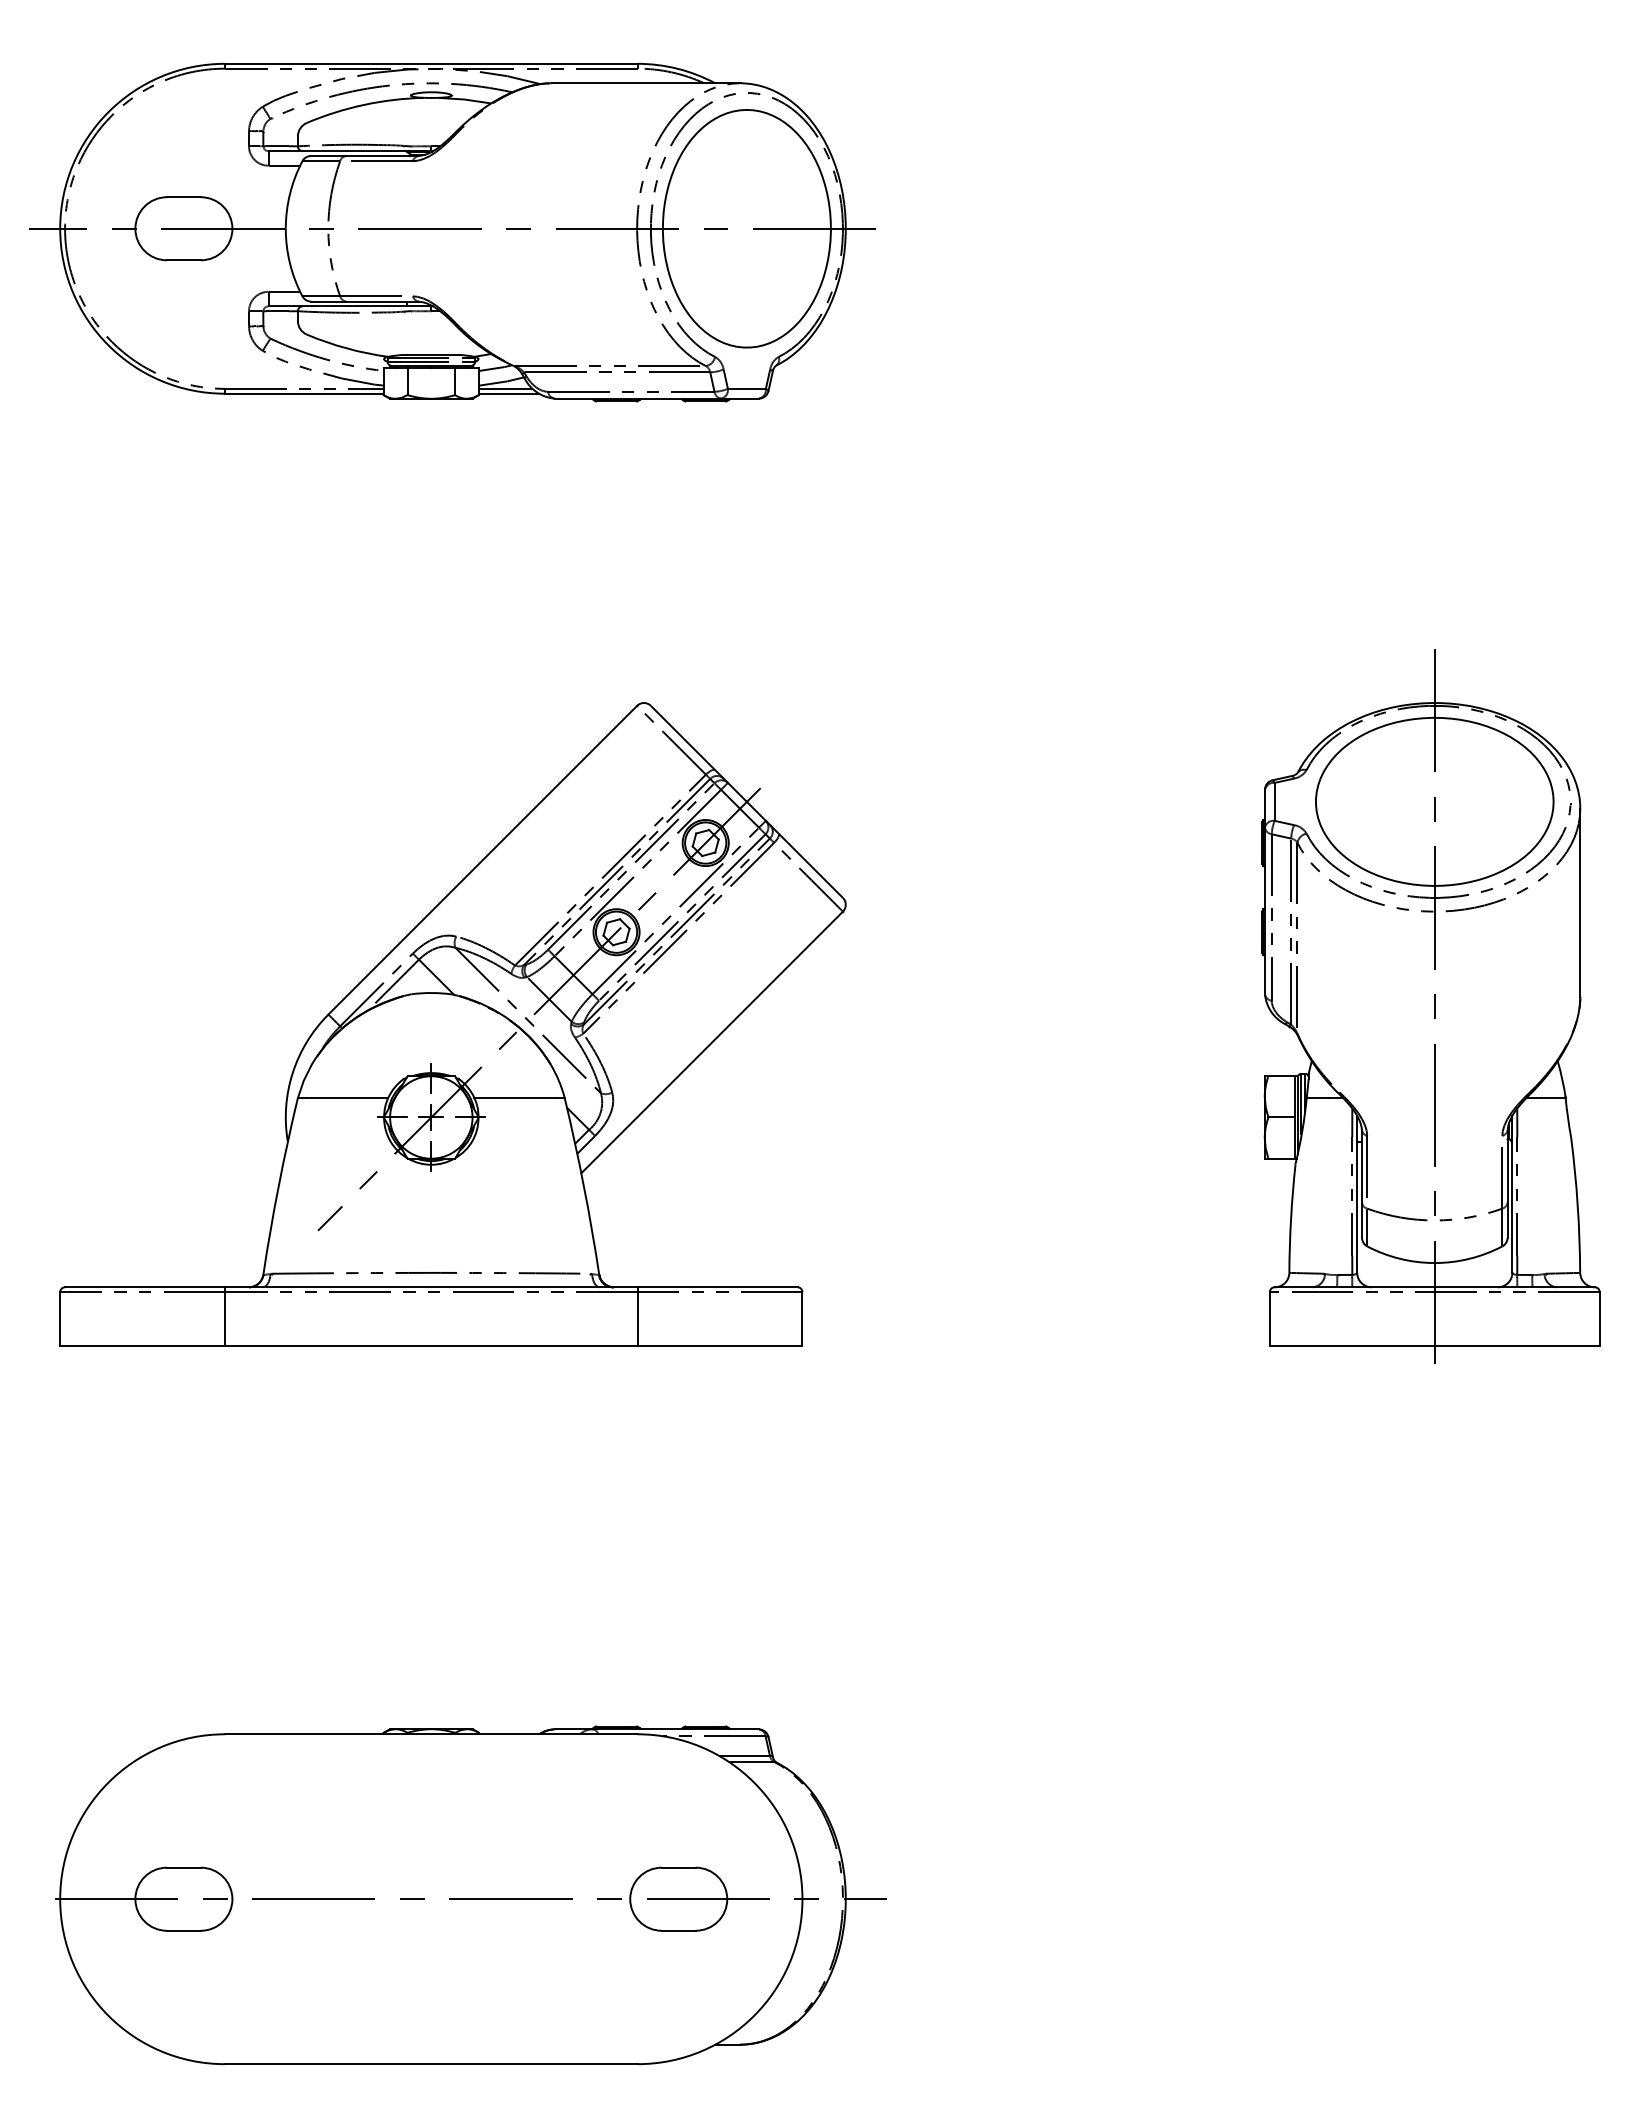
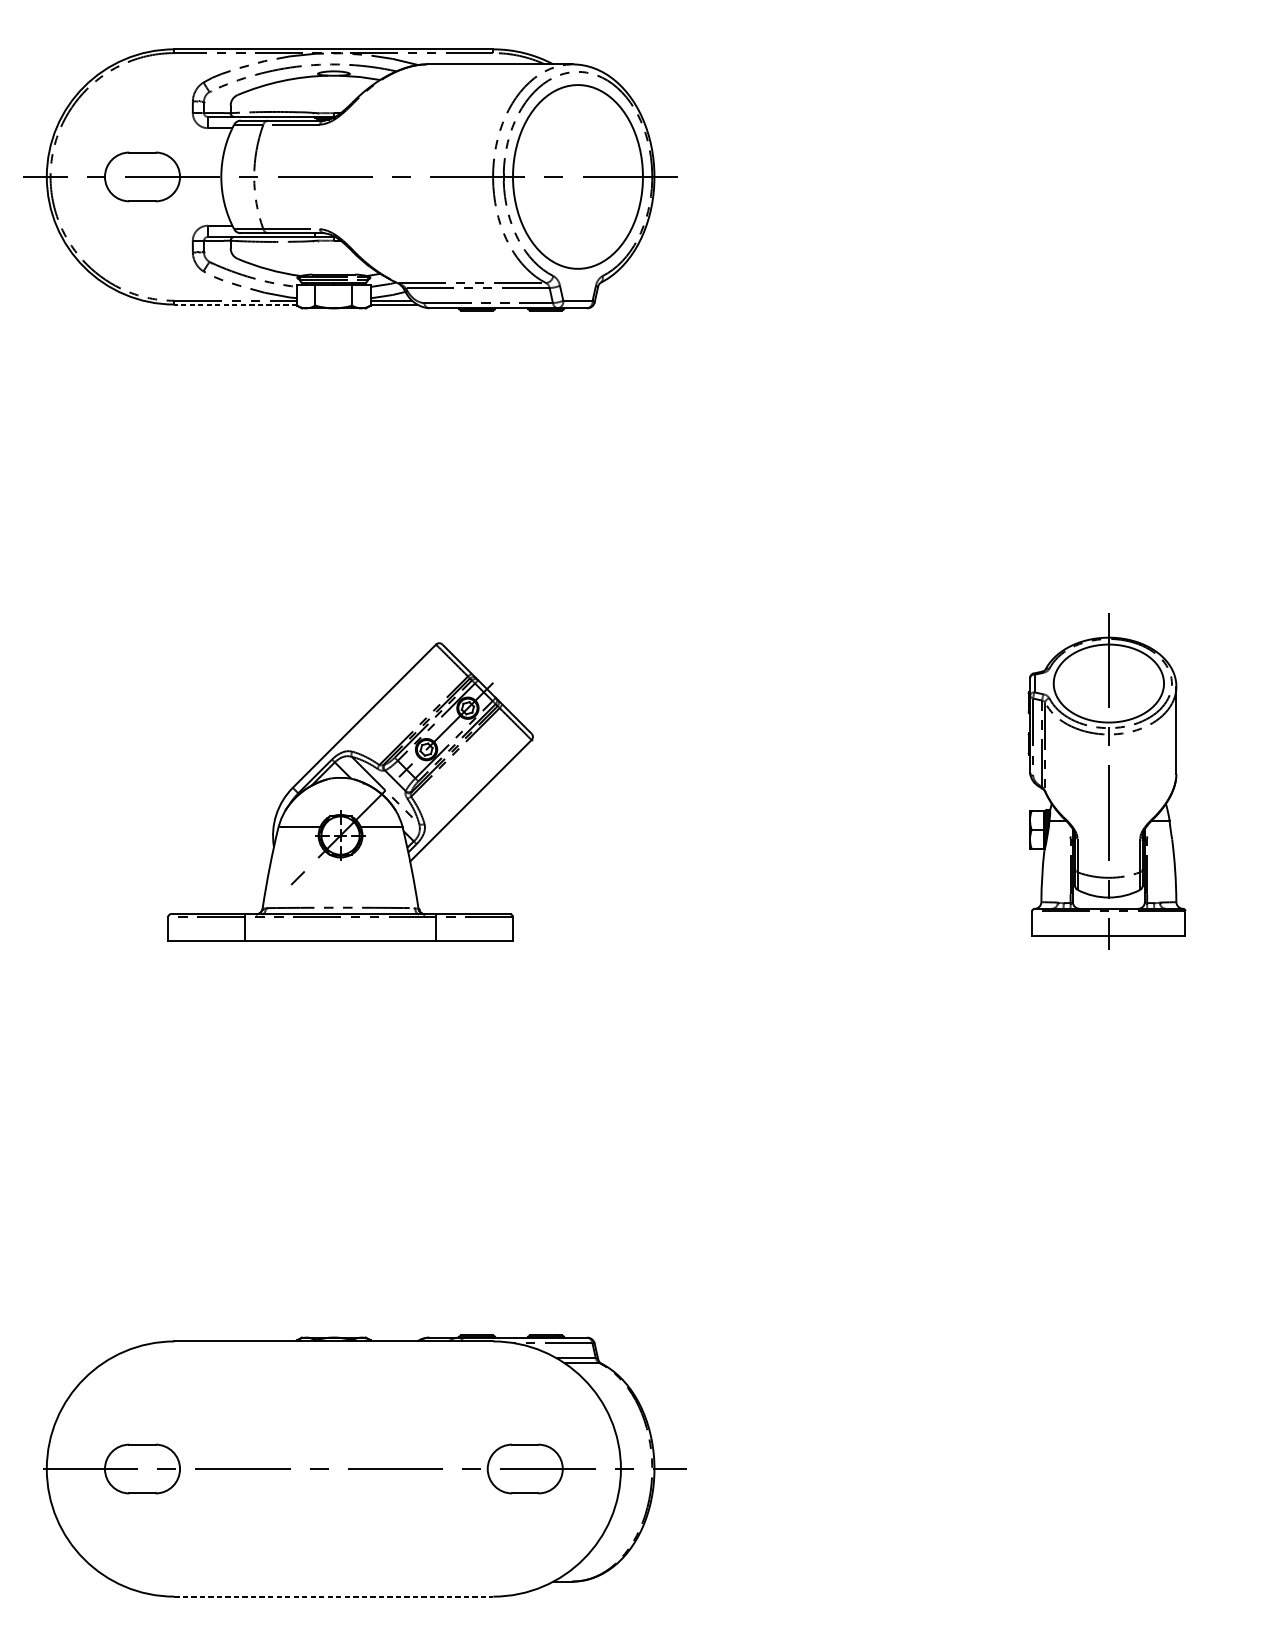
line: (303, 393) -> (235, 304), solid -> dashed
part: (1430, 1006) -> (1106, 778), size x0.6
part: (452, 1024) -> (350, 792), size x0.6
line: (431, 2064) -> (334, 1596), solid -> dashed

